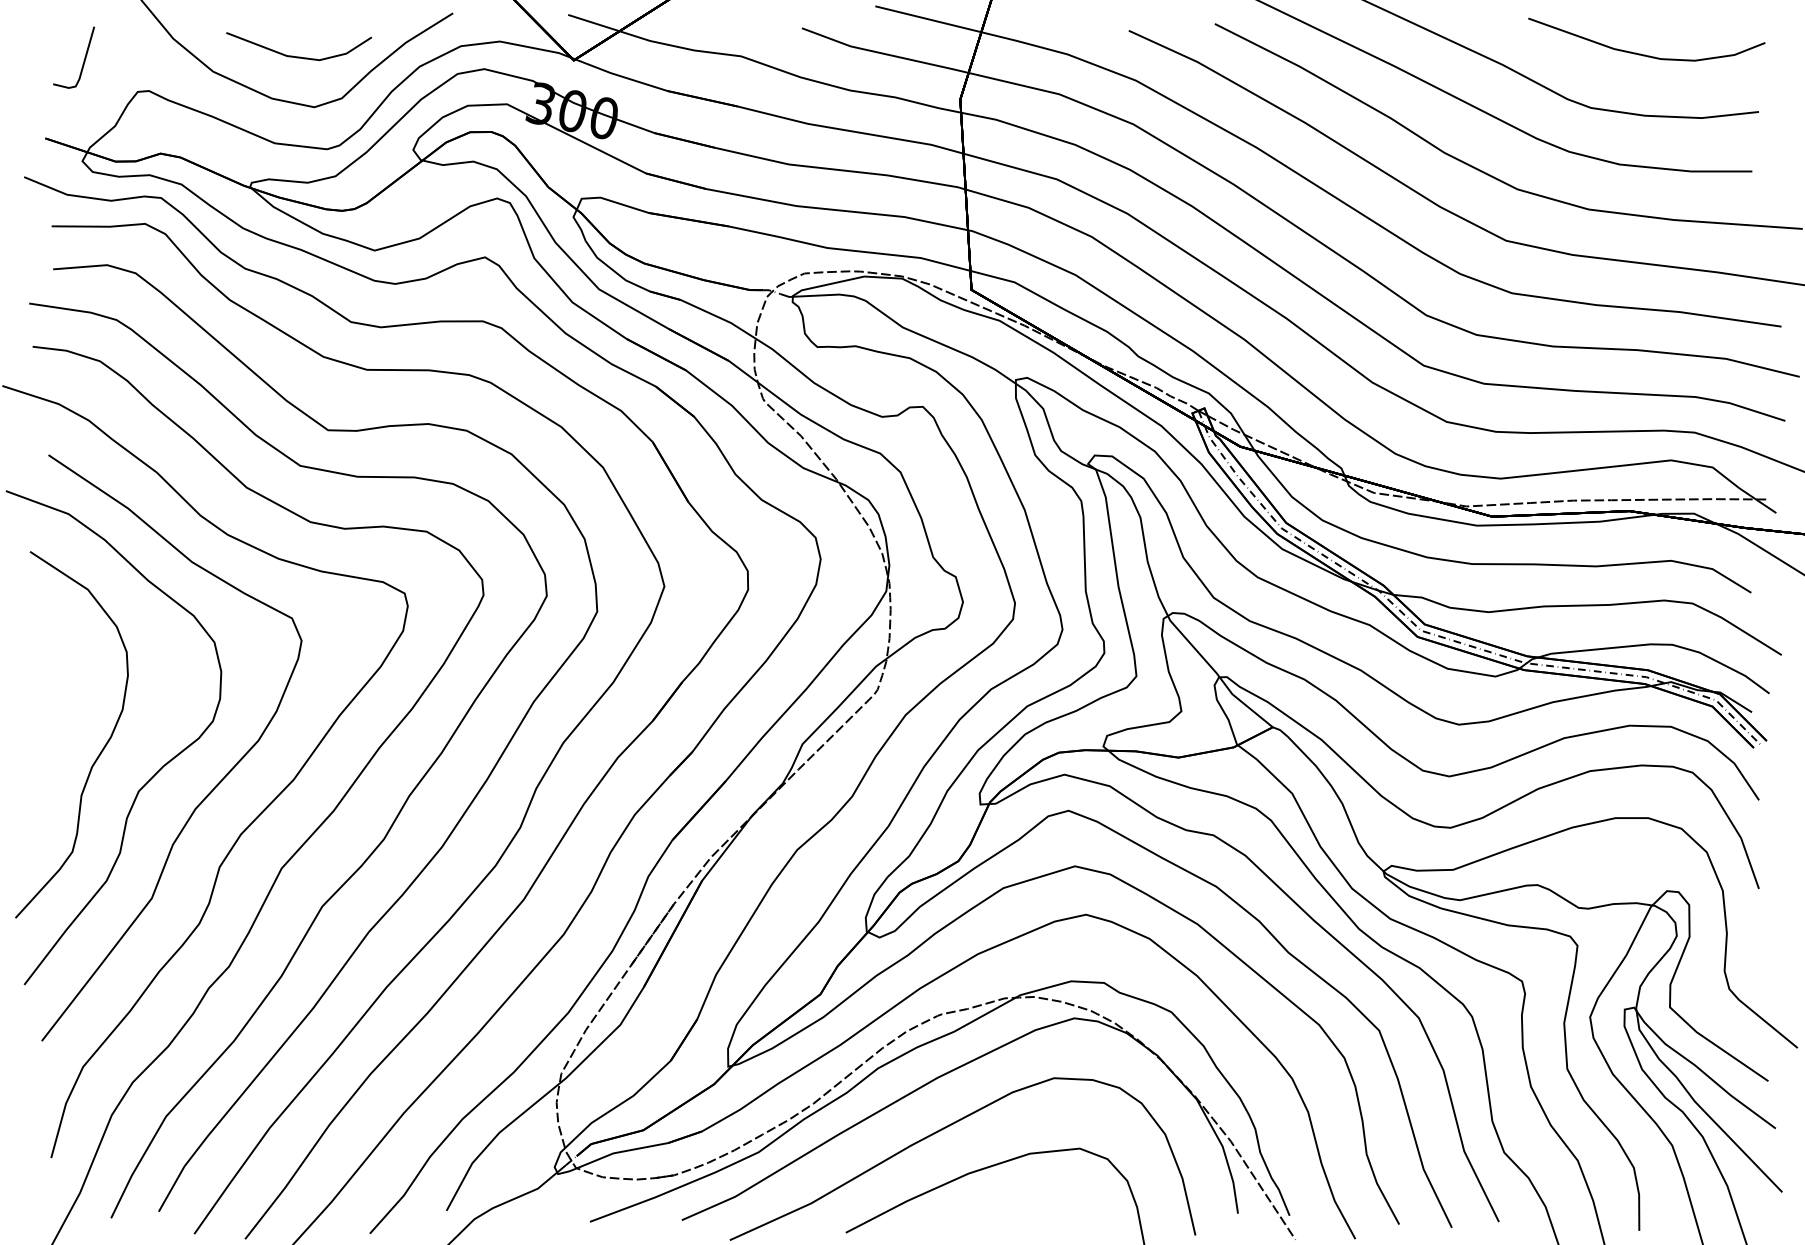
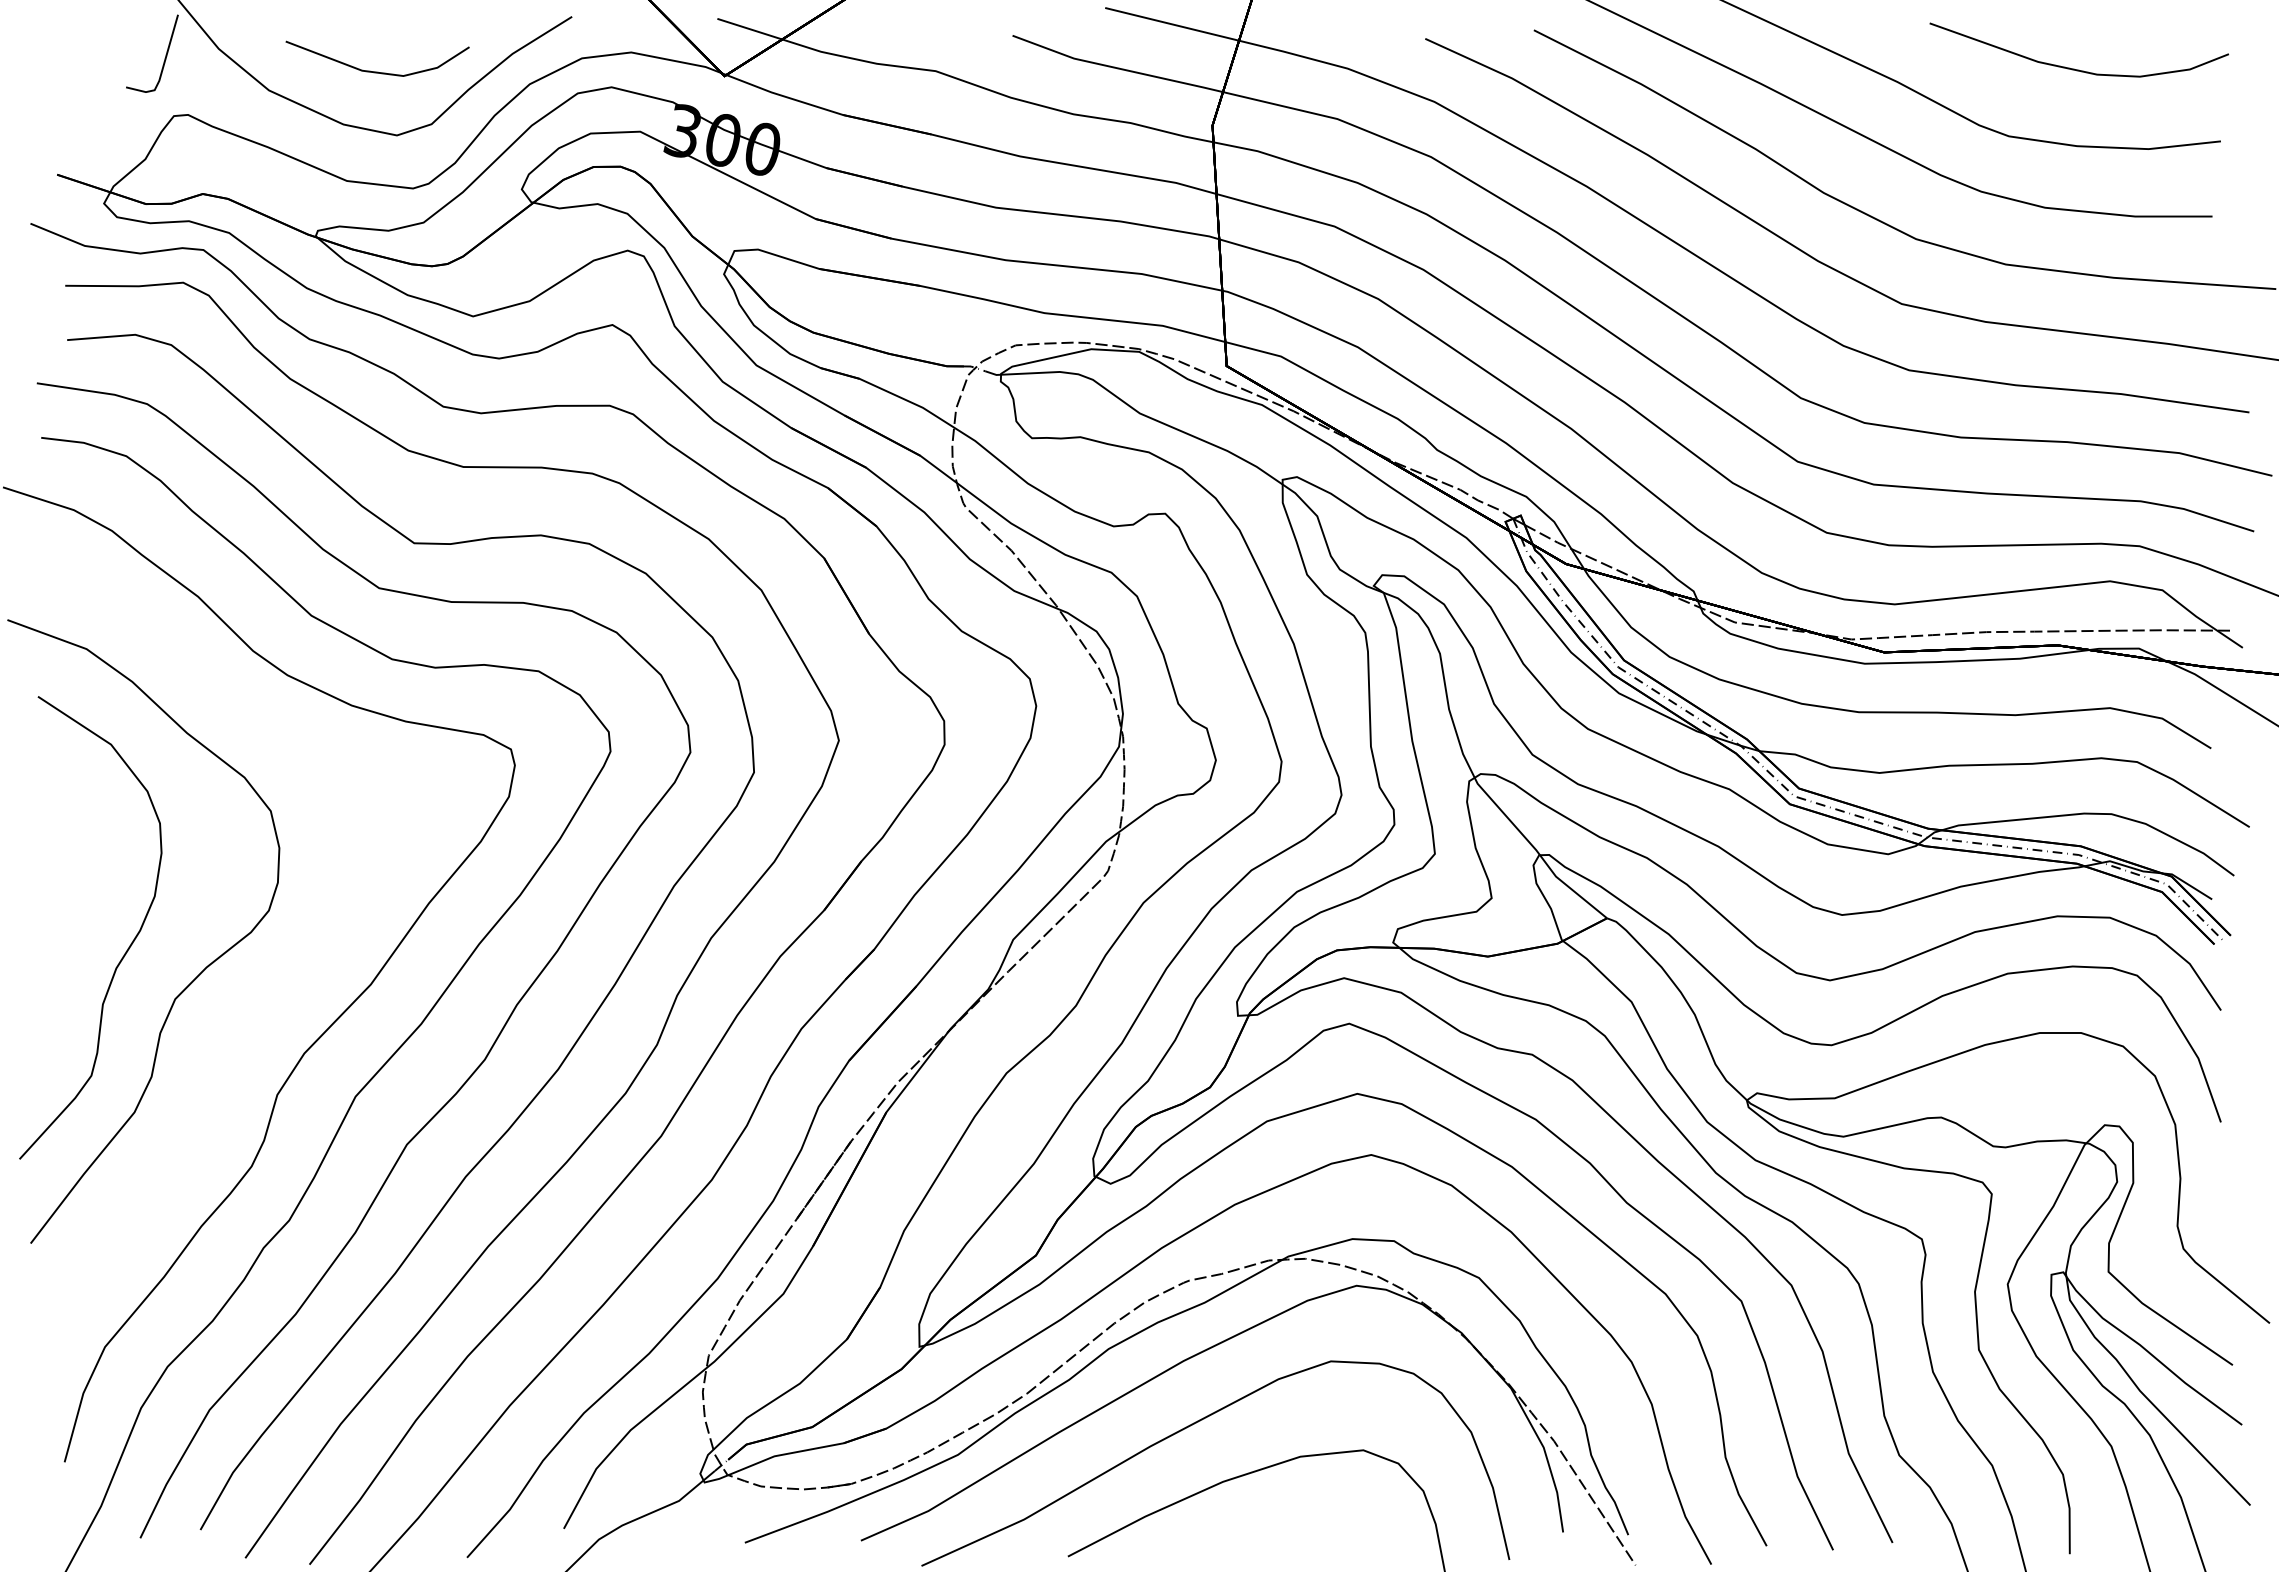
line: (83, 61) -> (164, 58), moved
curve: (212, 789) -> (268, 996), removed

